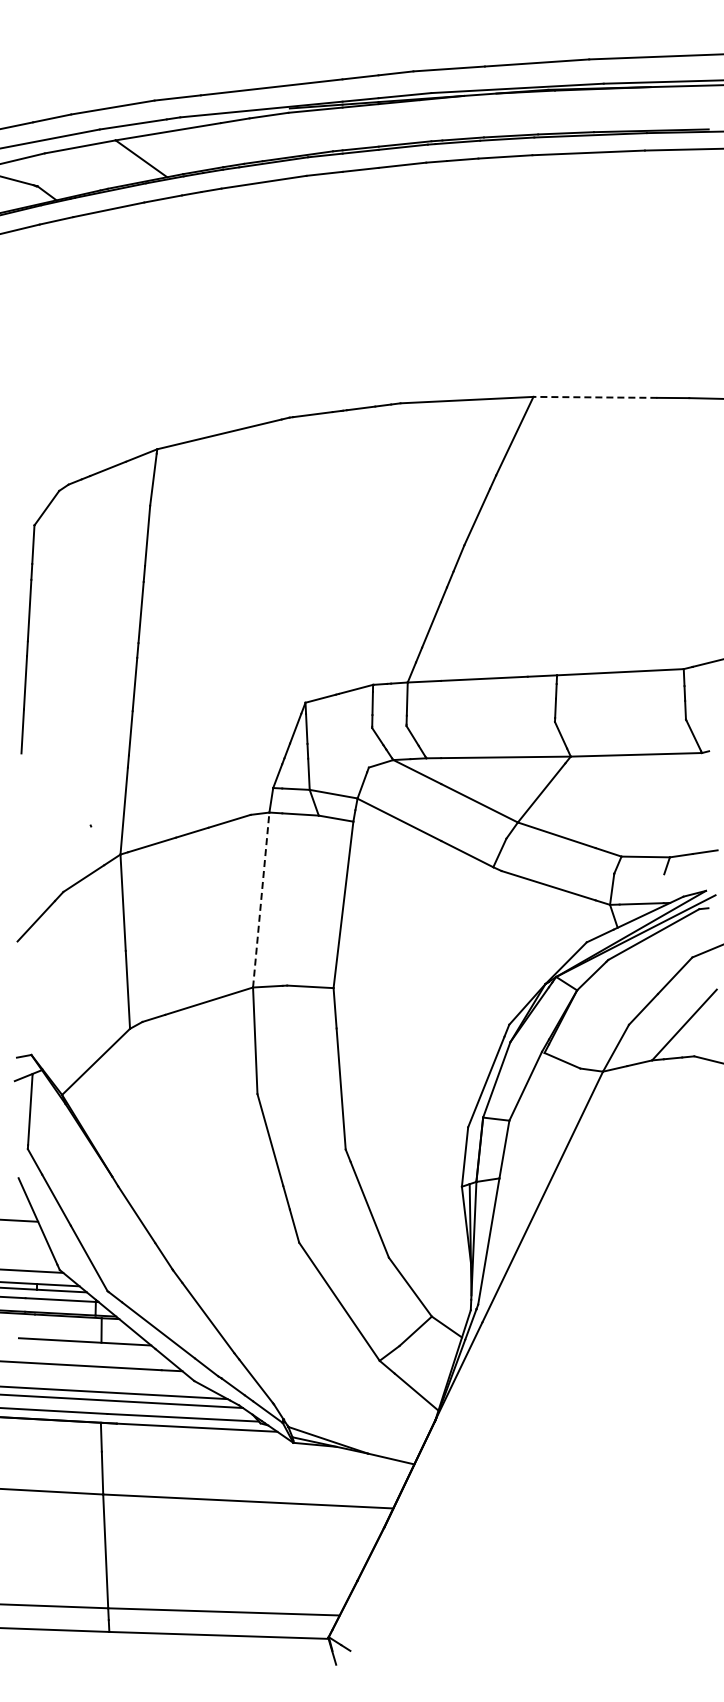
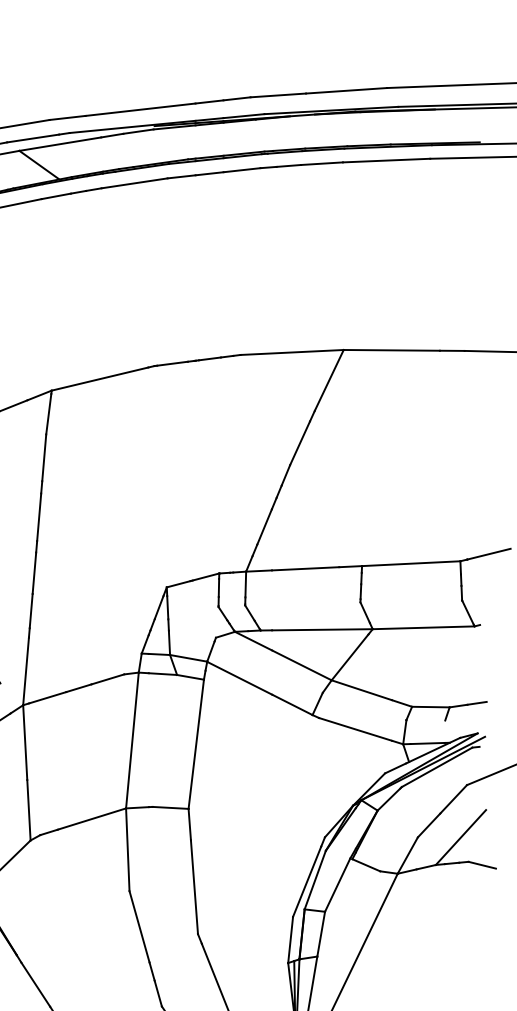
line: (595, 397) -> (391, 350), dashed -> solid
line: (261, 900) -> (132, 740), dashed -> solid

